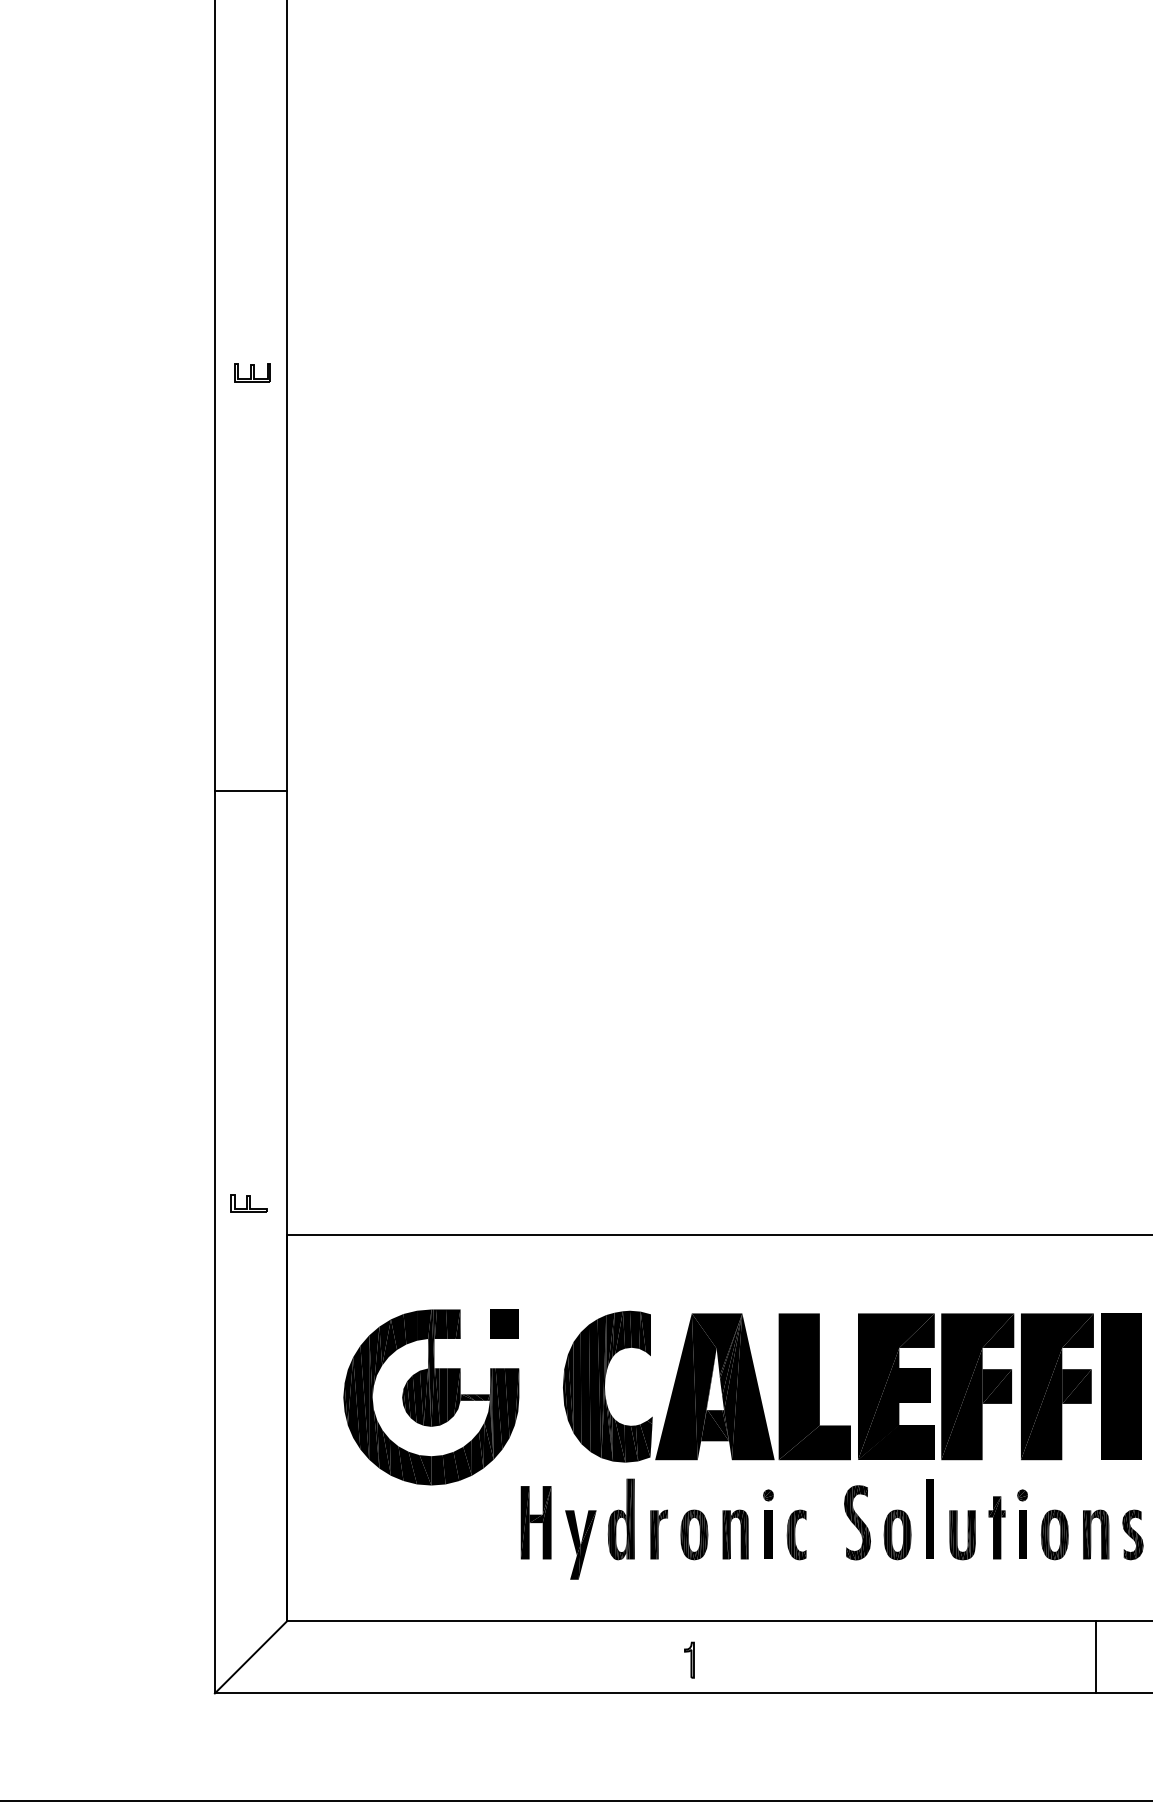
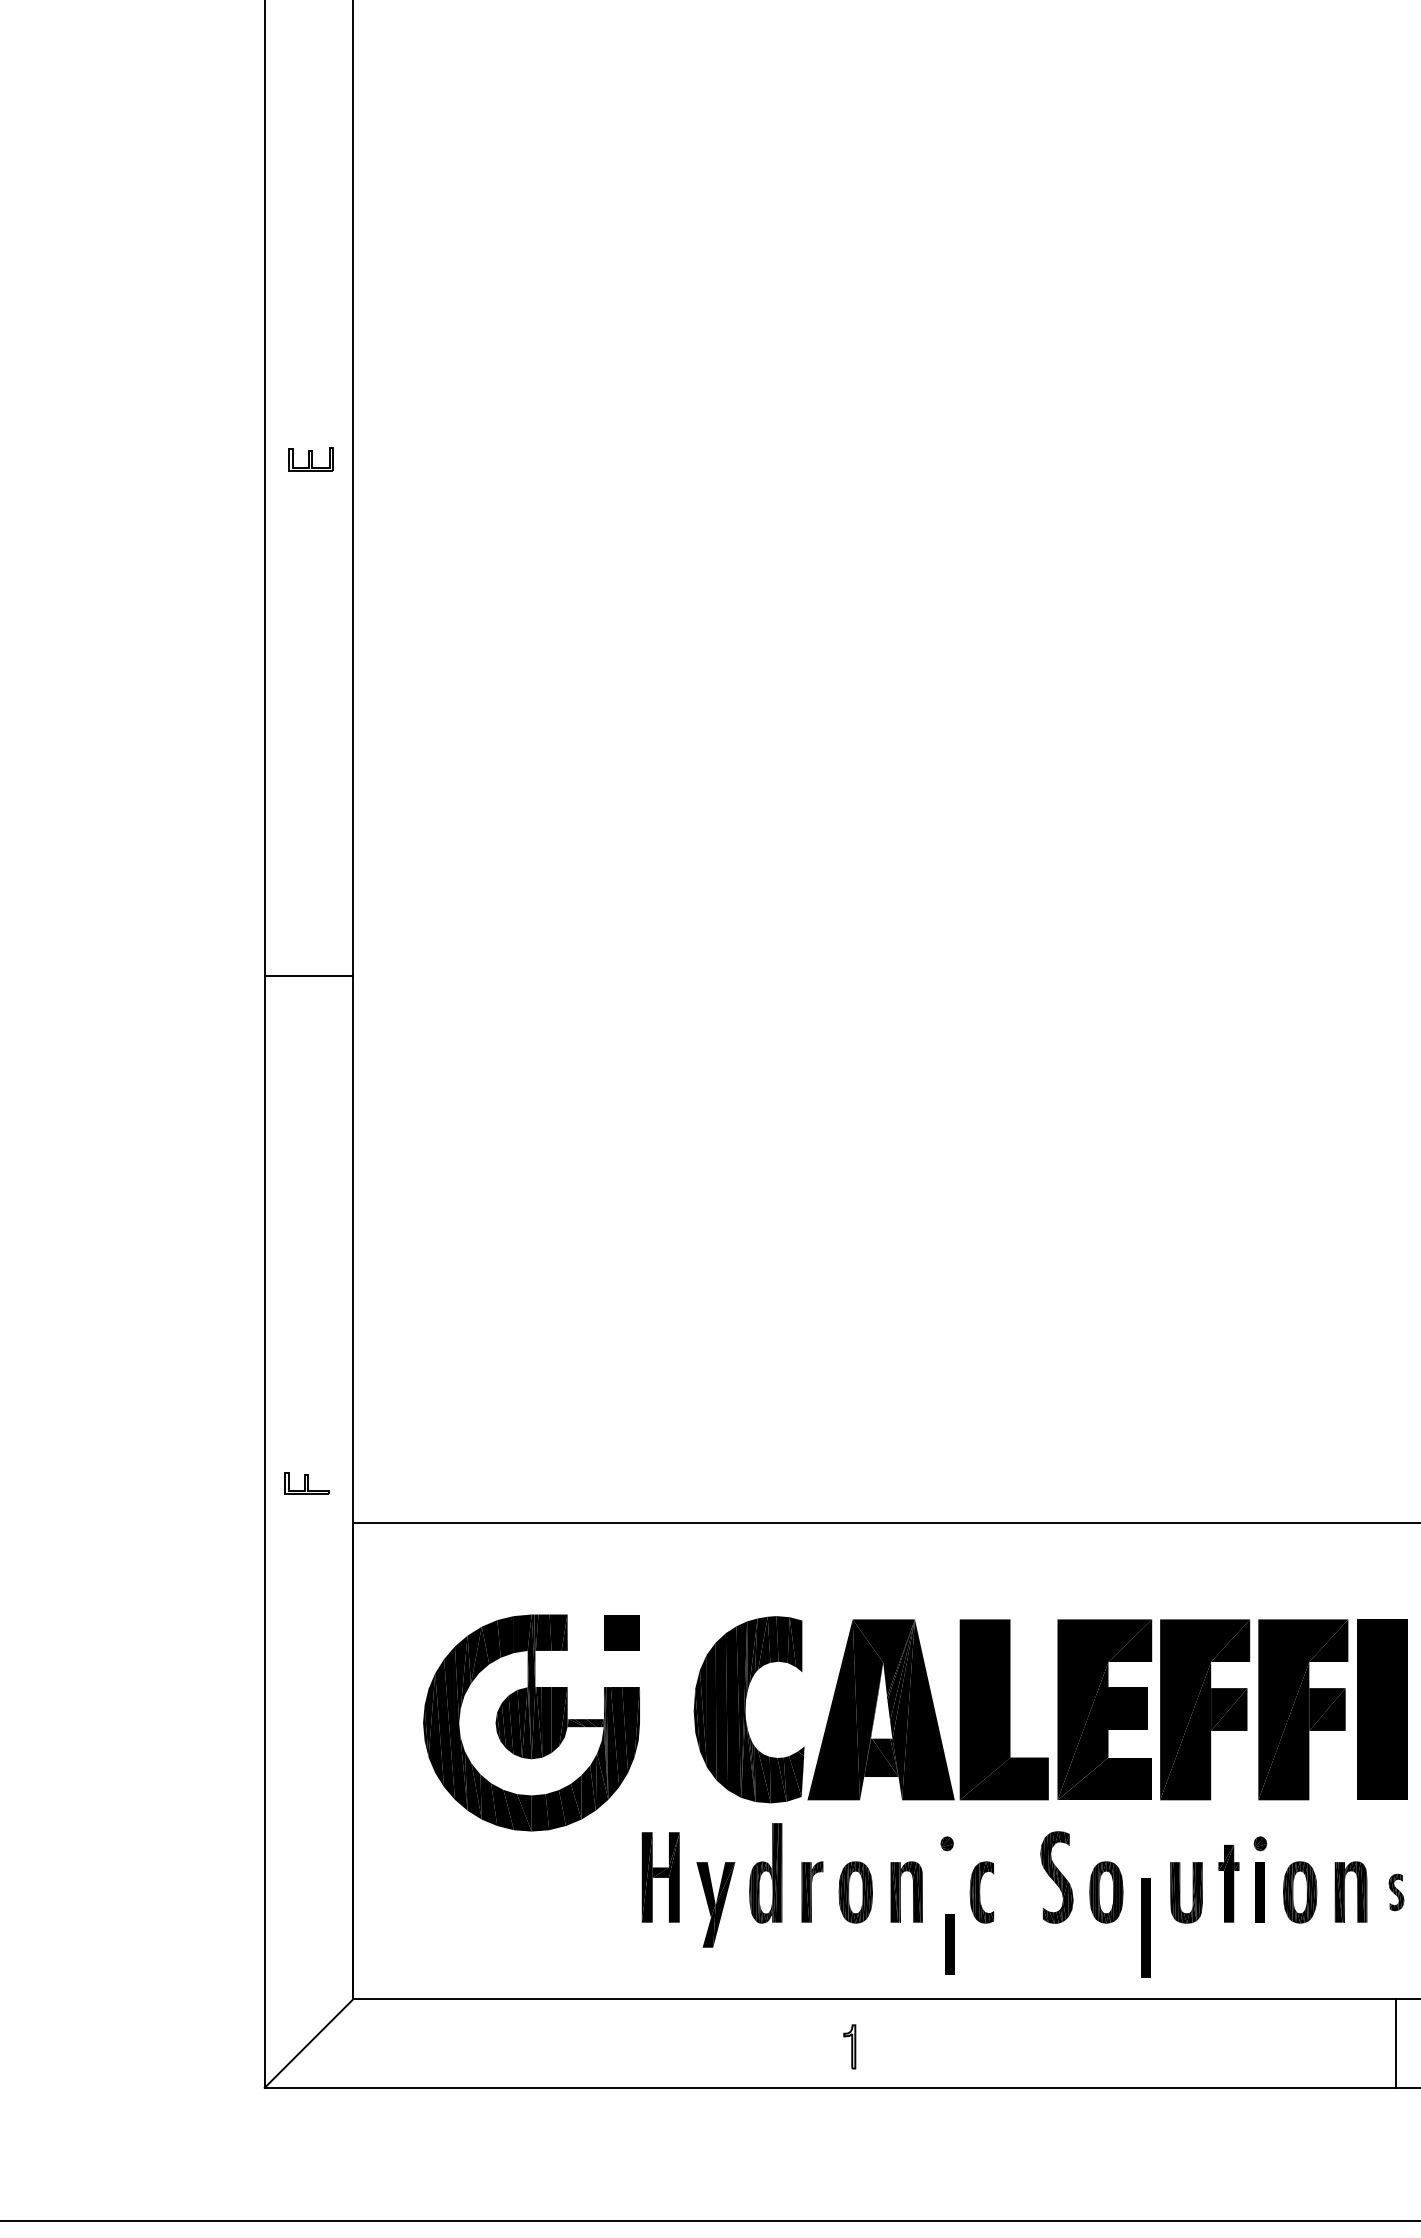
part: (929, 1518) -> (1145, 1927), moved
part: (767, 1534) -> (949, 1944), moved
part: (1132, 1534) -> (1396, 1892), size x0.6
line: (1096, 1657) -> (1396, 2043), moved

